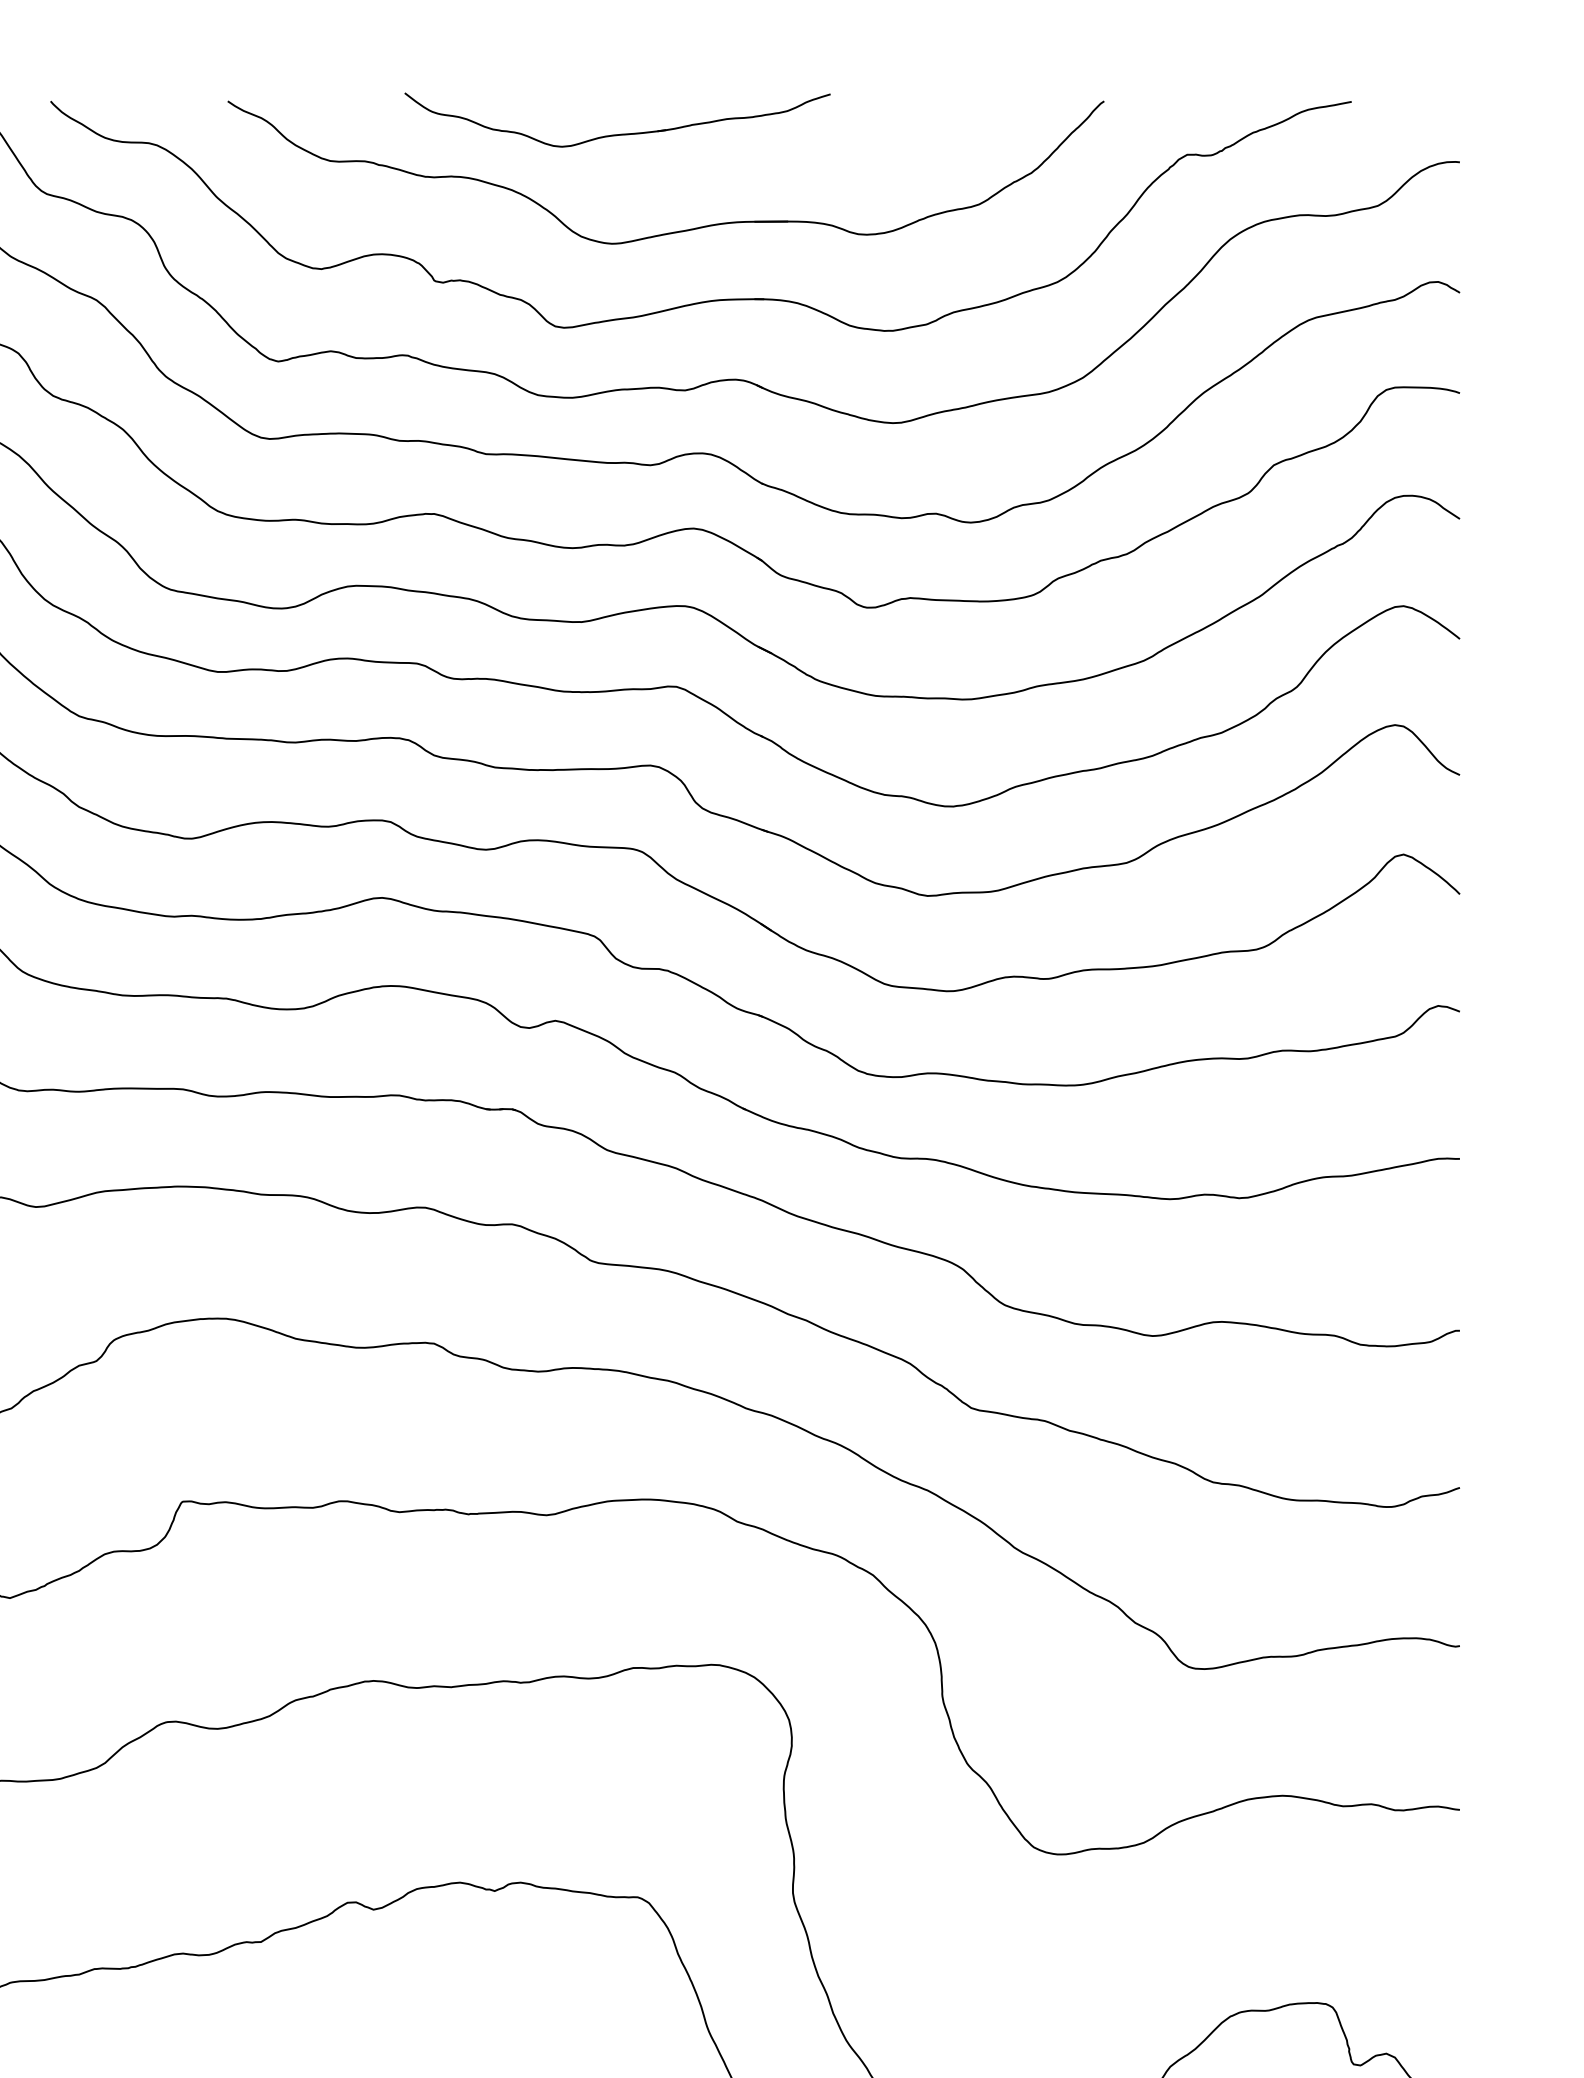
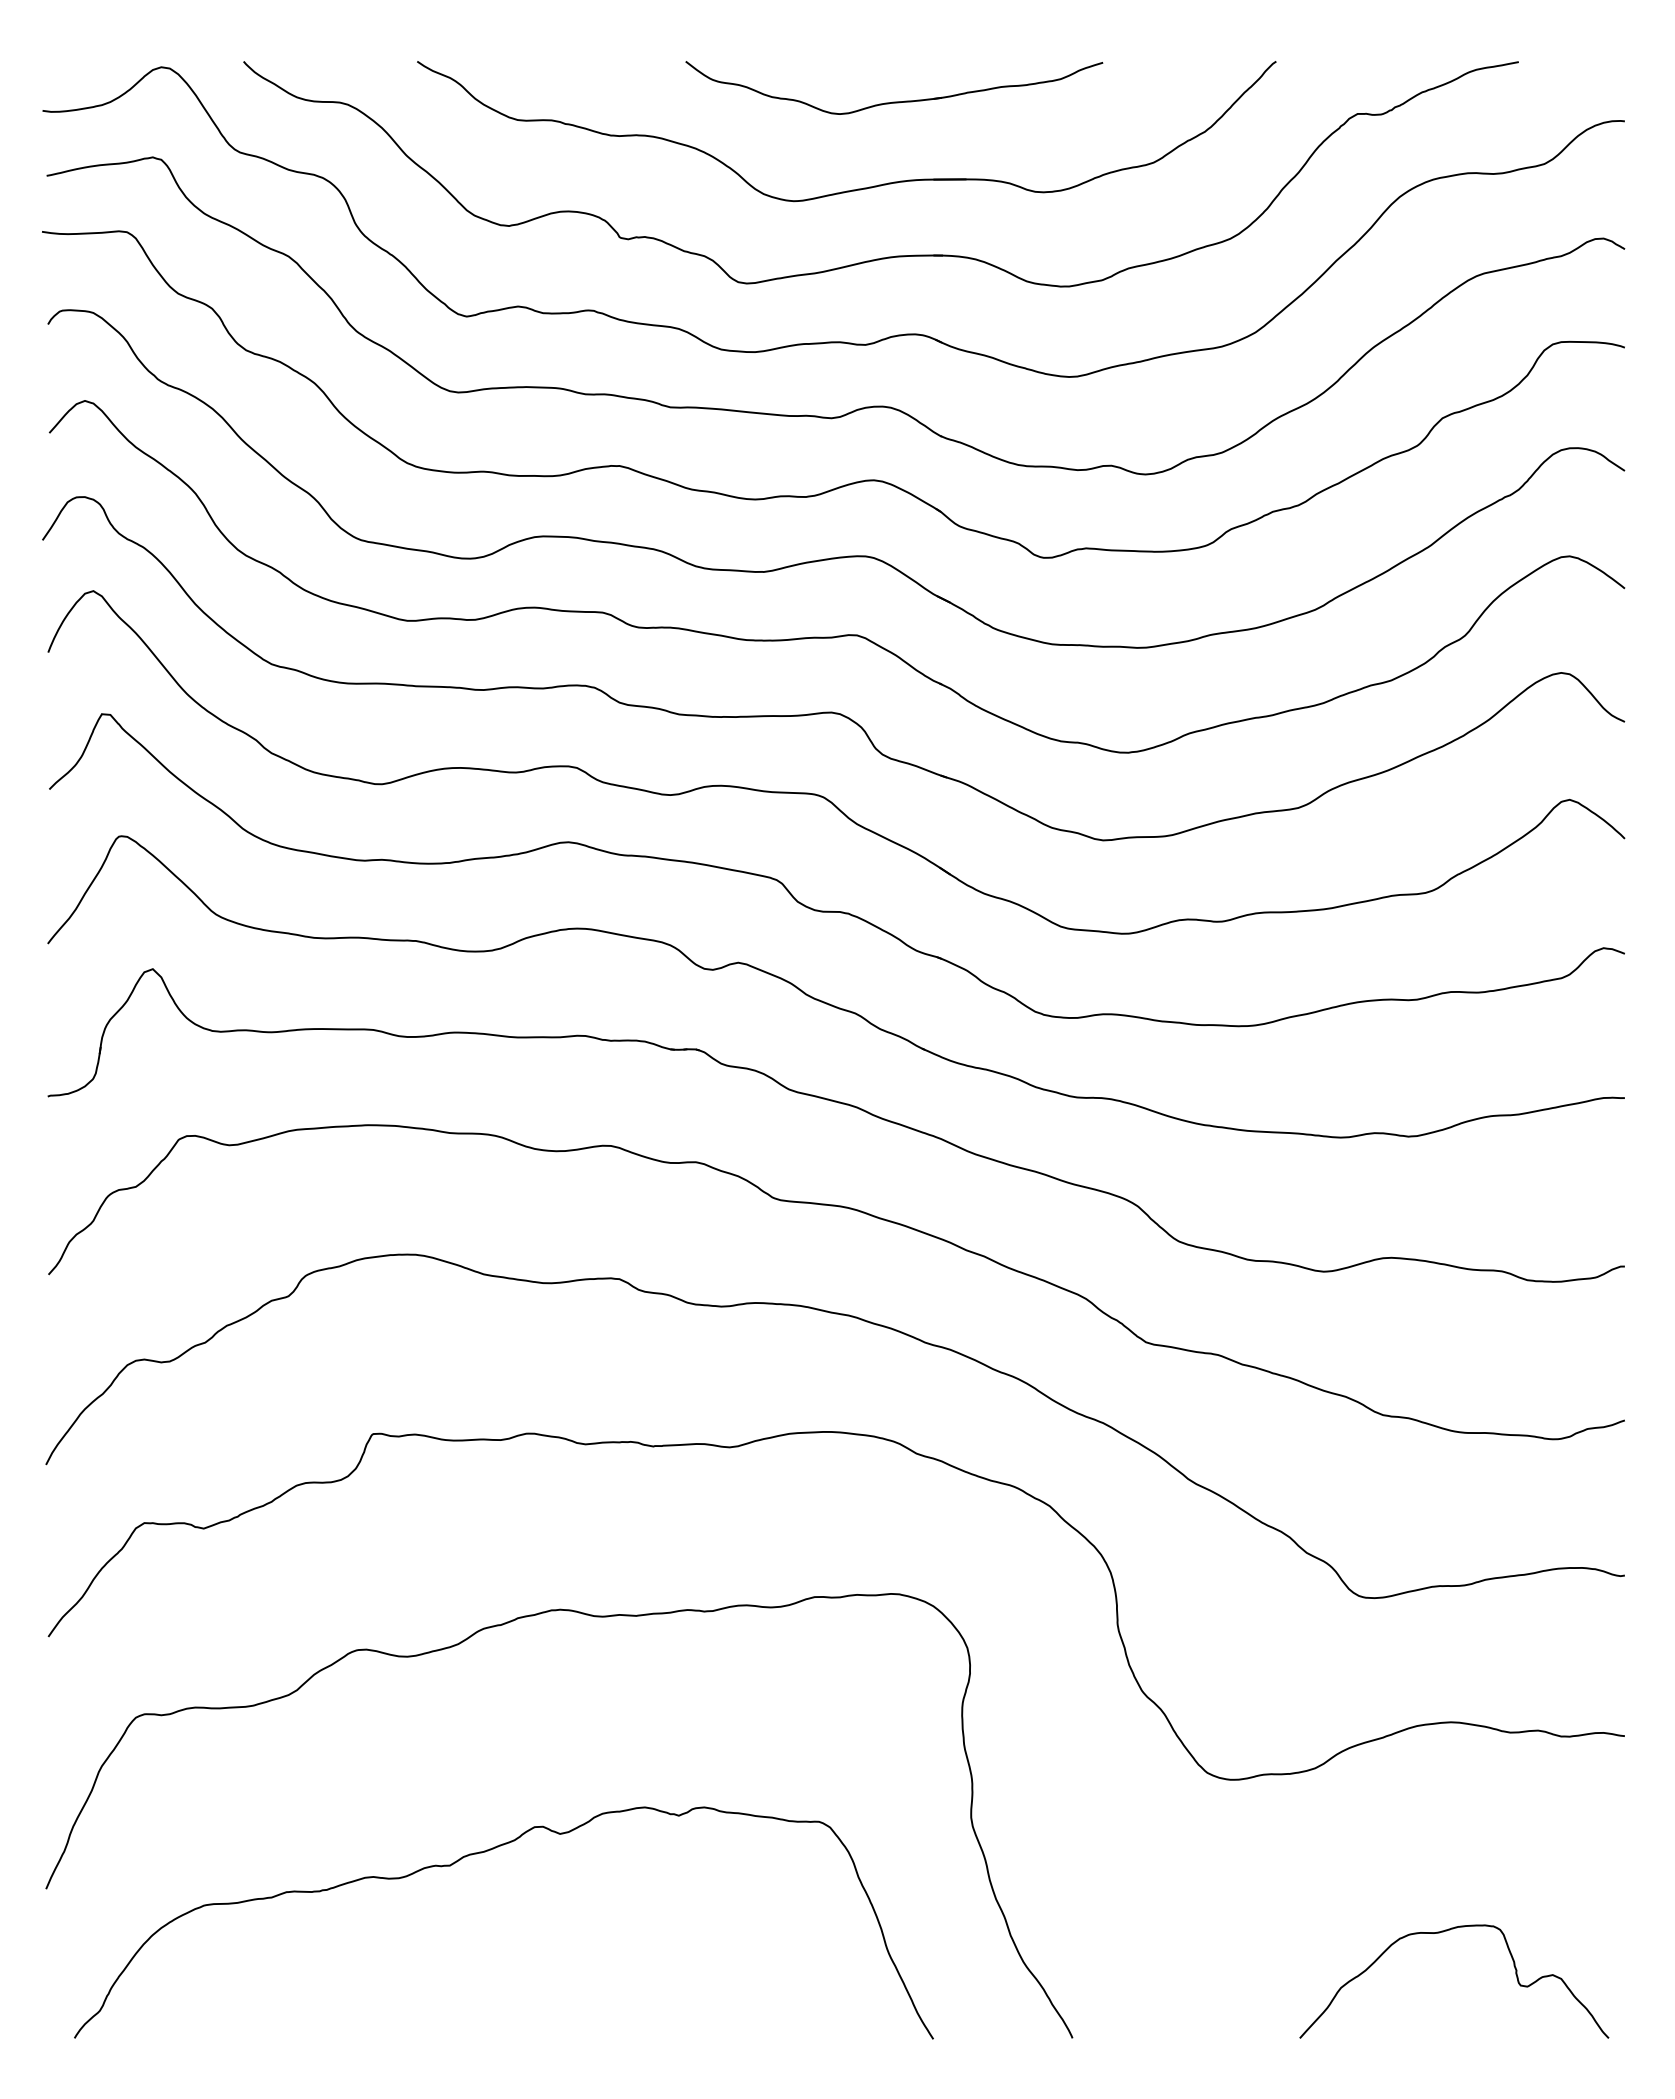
part: (617, 133) -> (894, 101), moved

